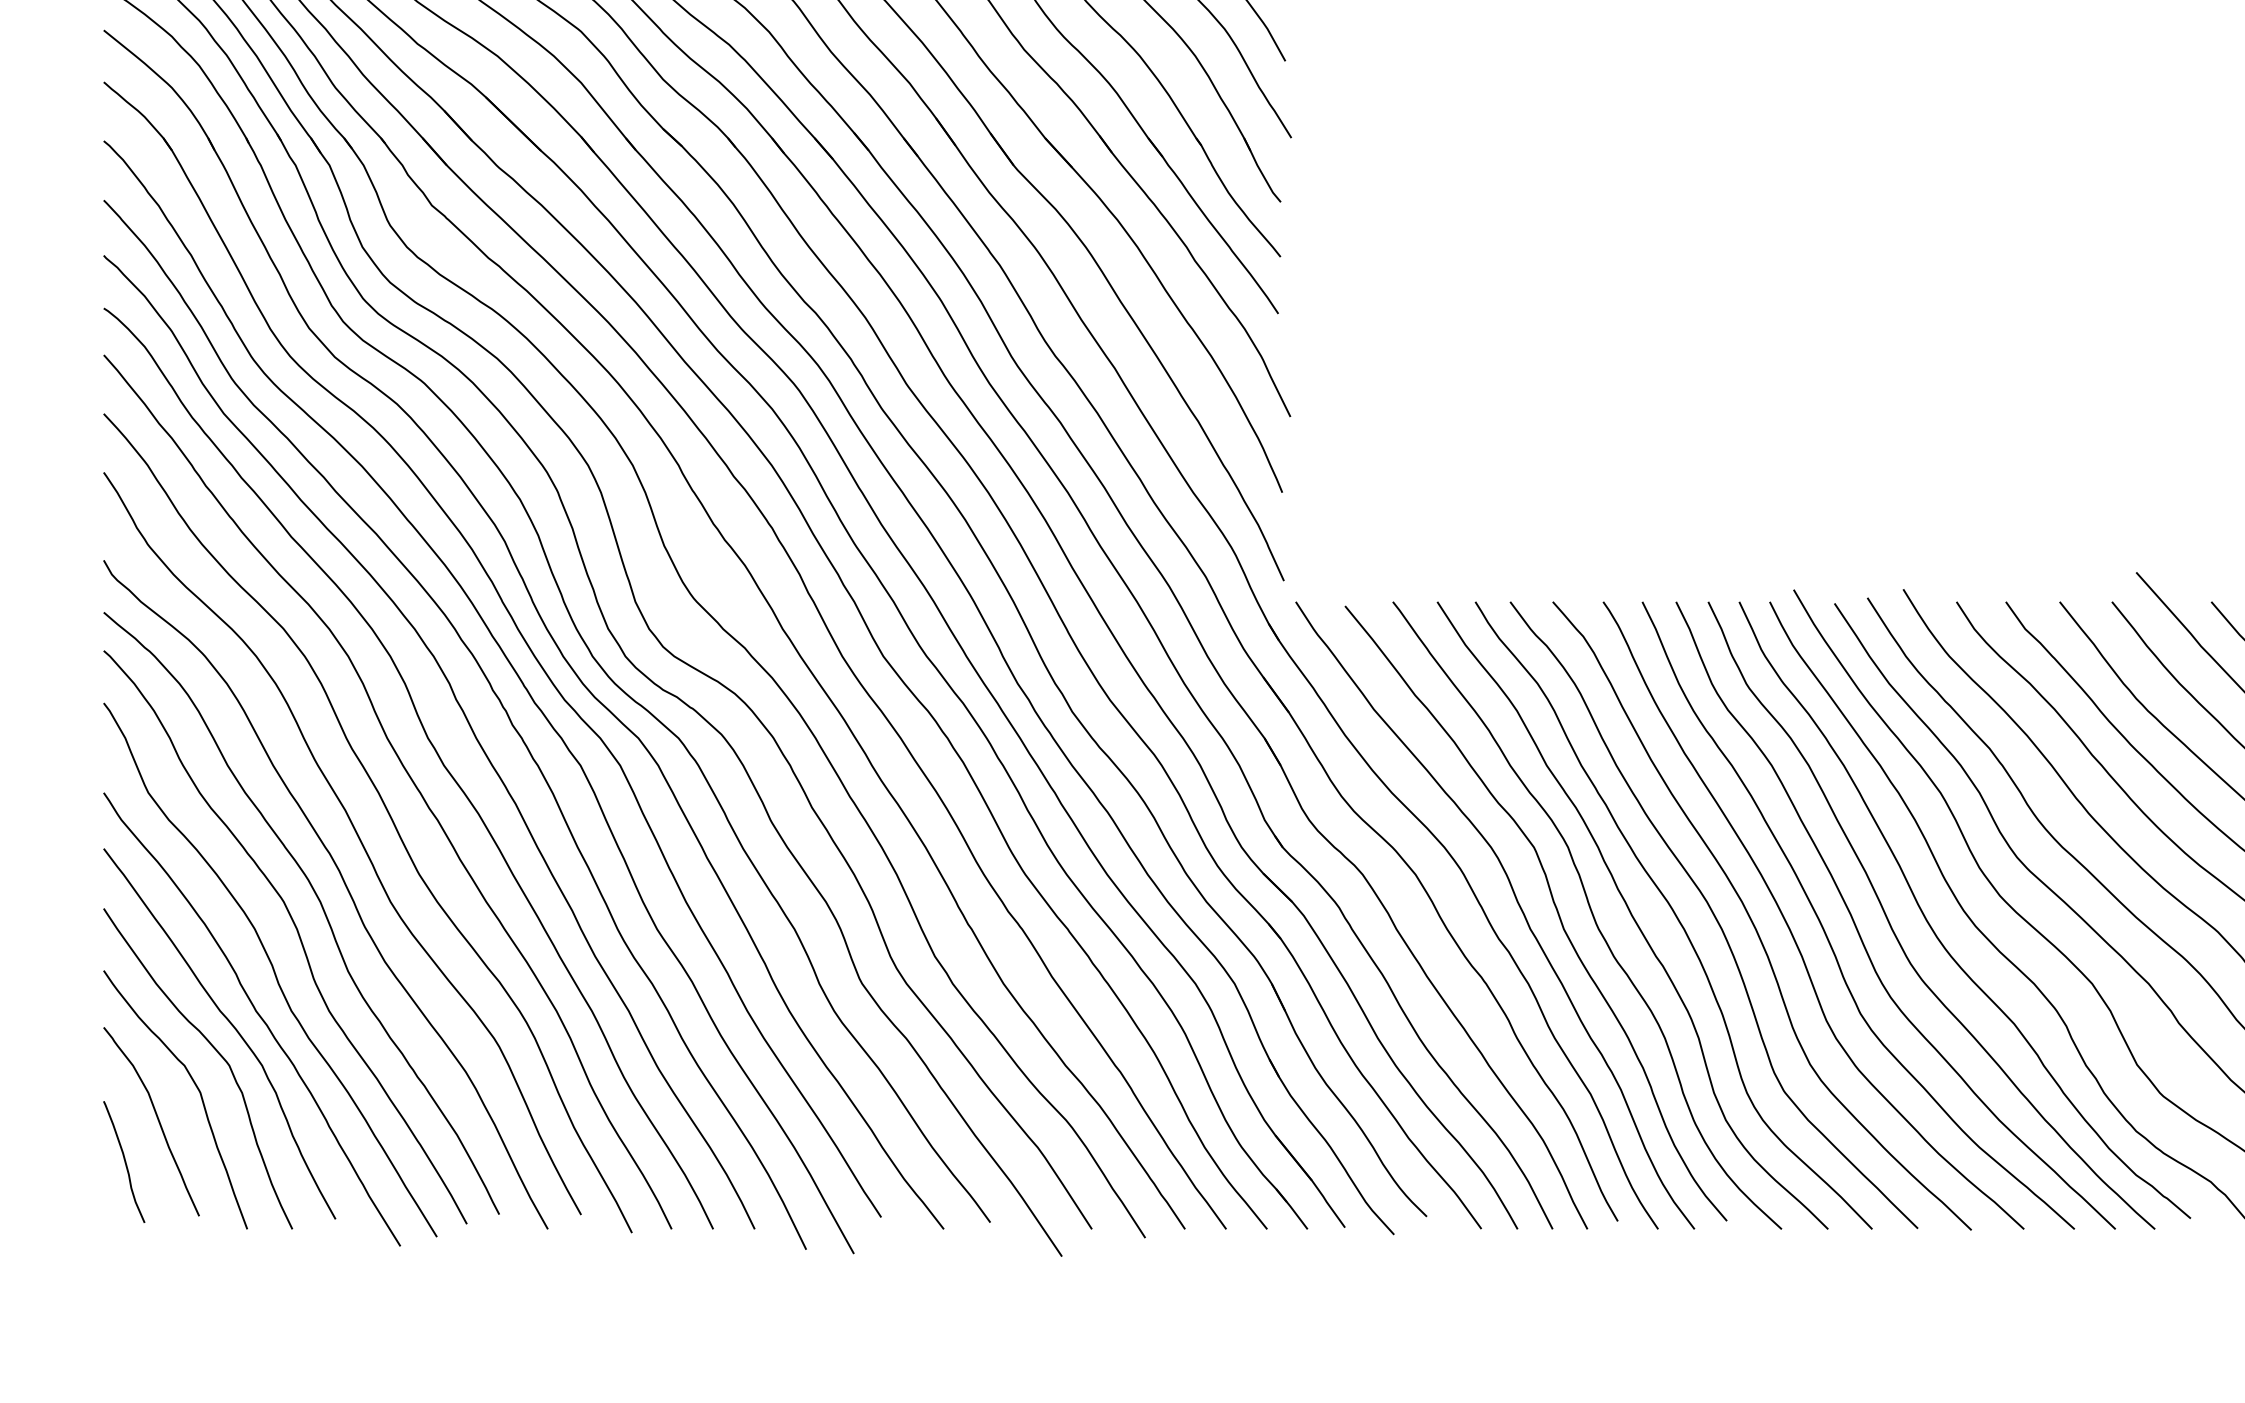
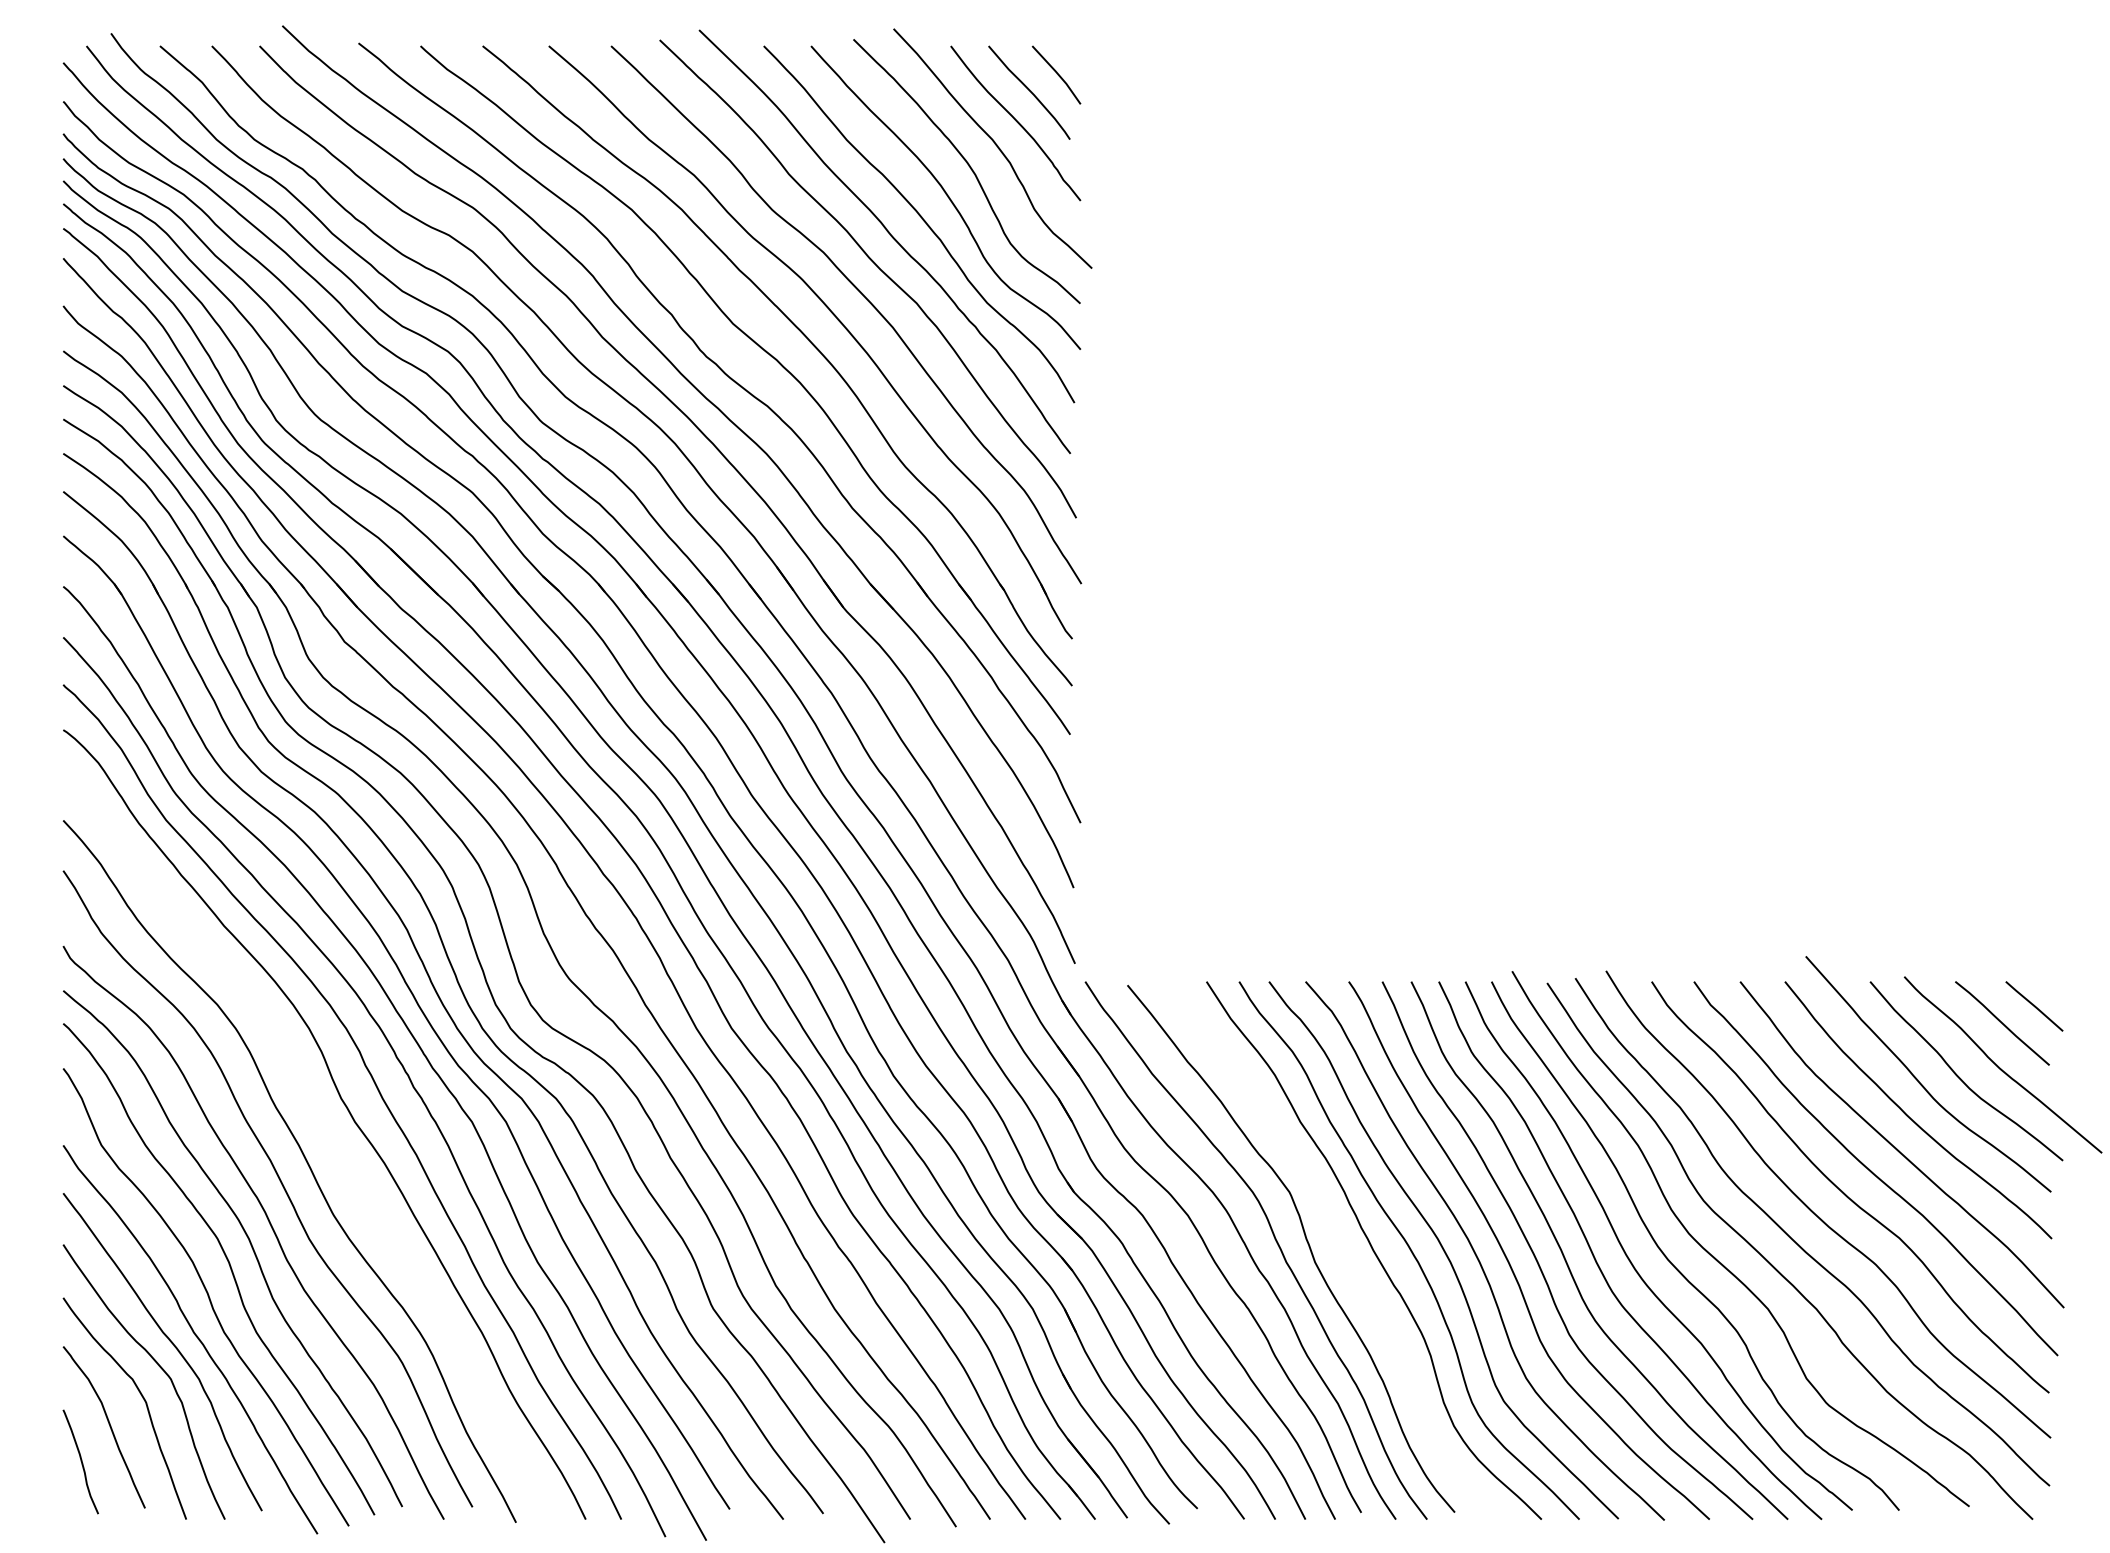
curve: (409, 778) -> (325, 1133), removed
curve: (1591, 914) -> (1338, 1249), removed

